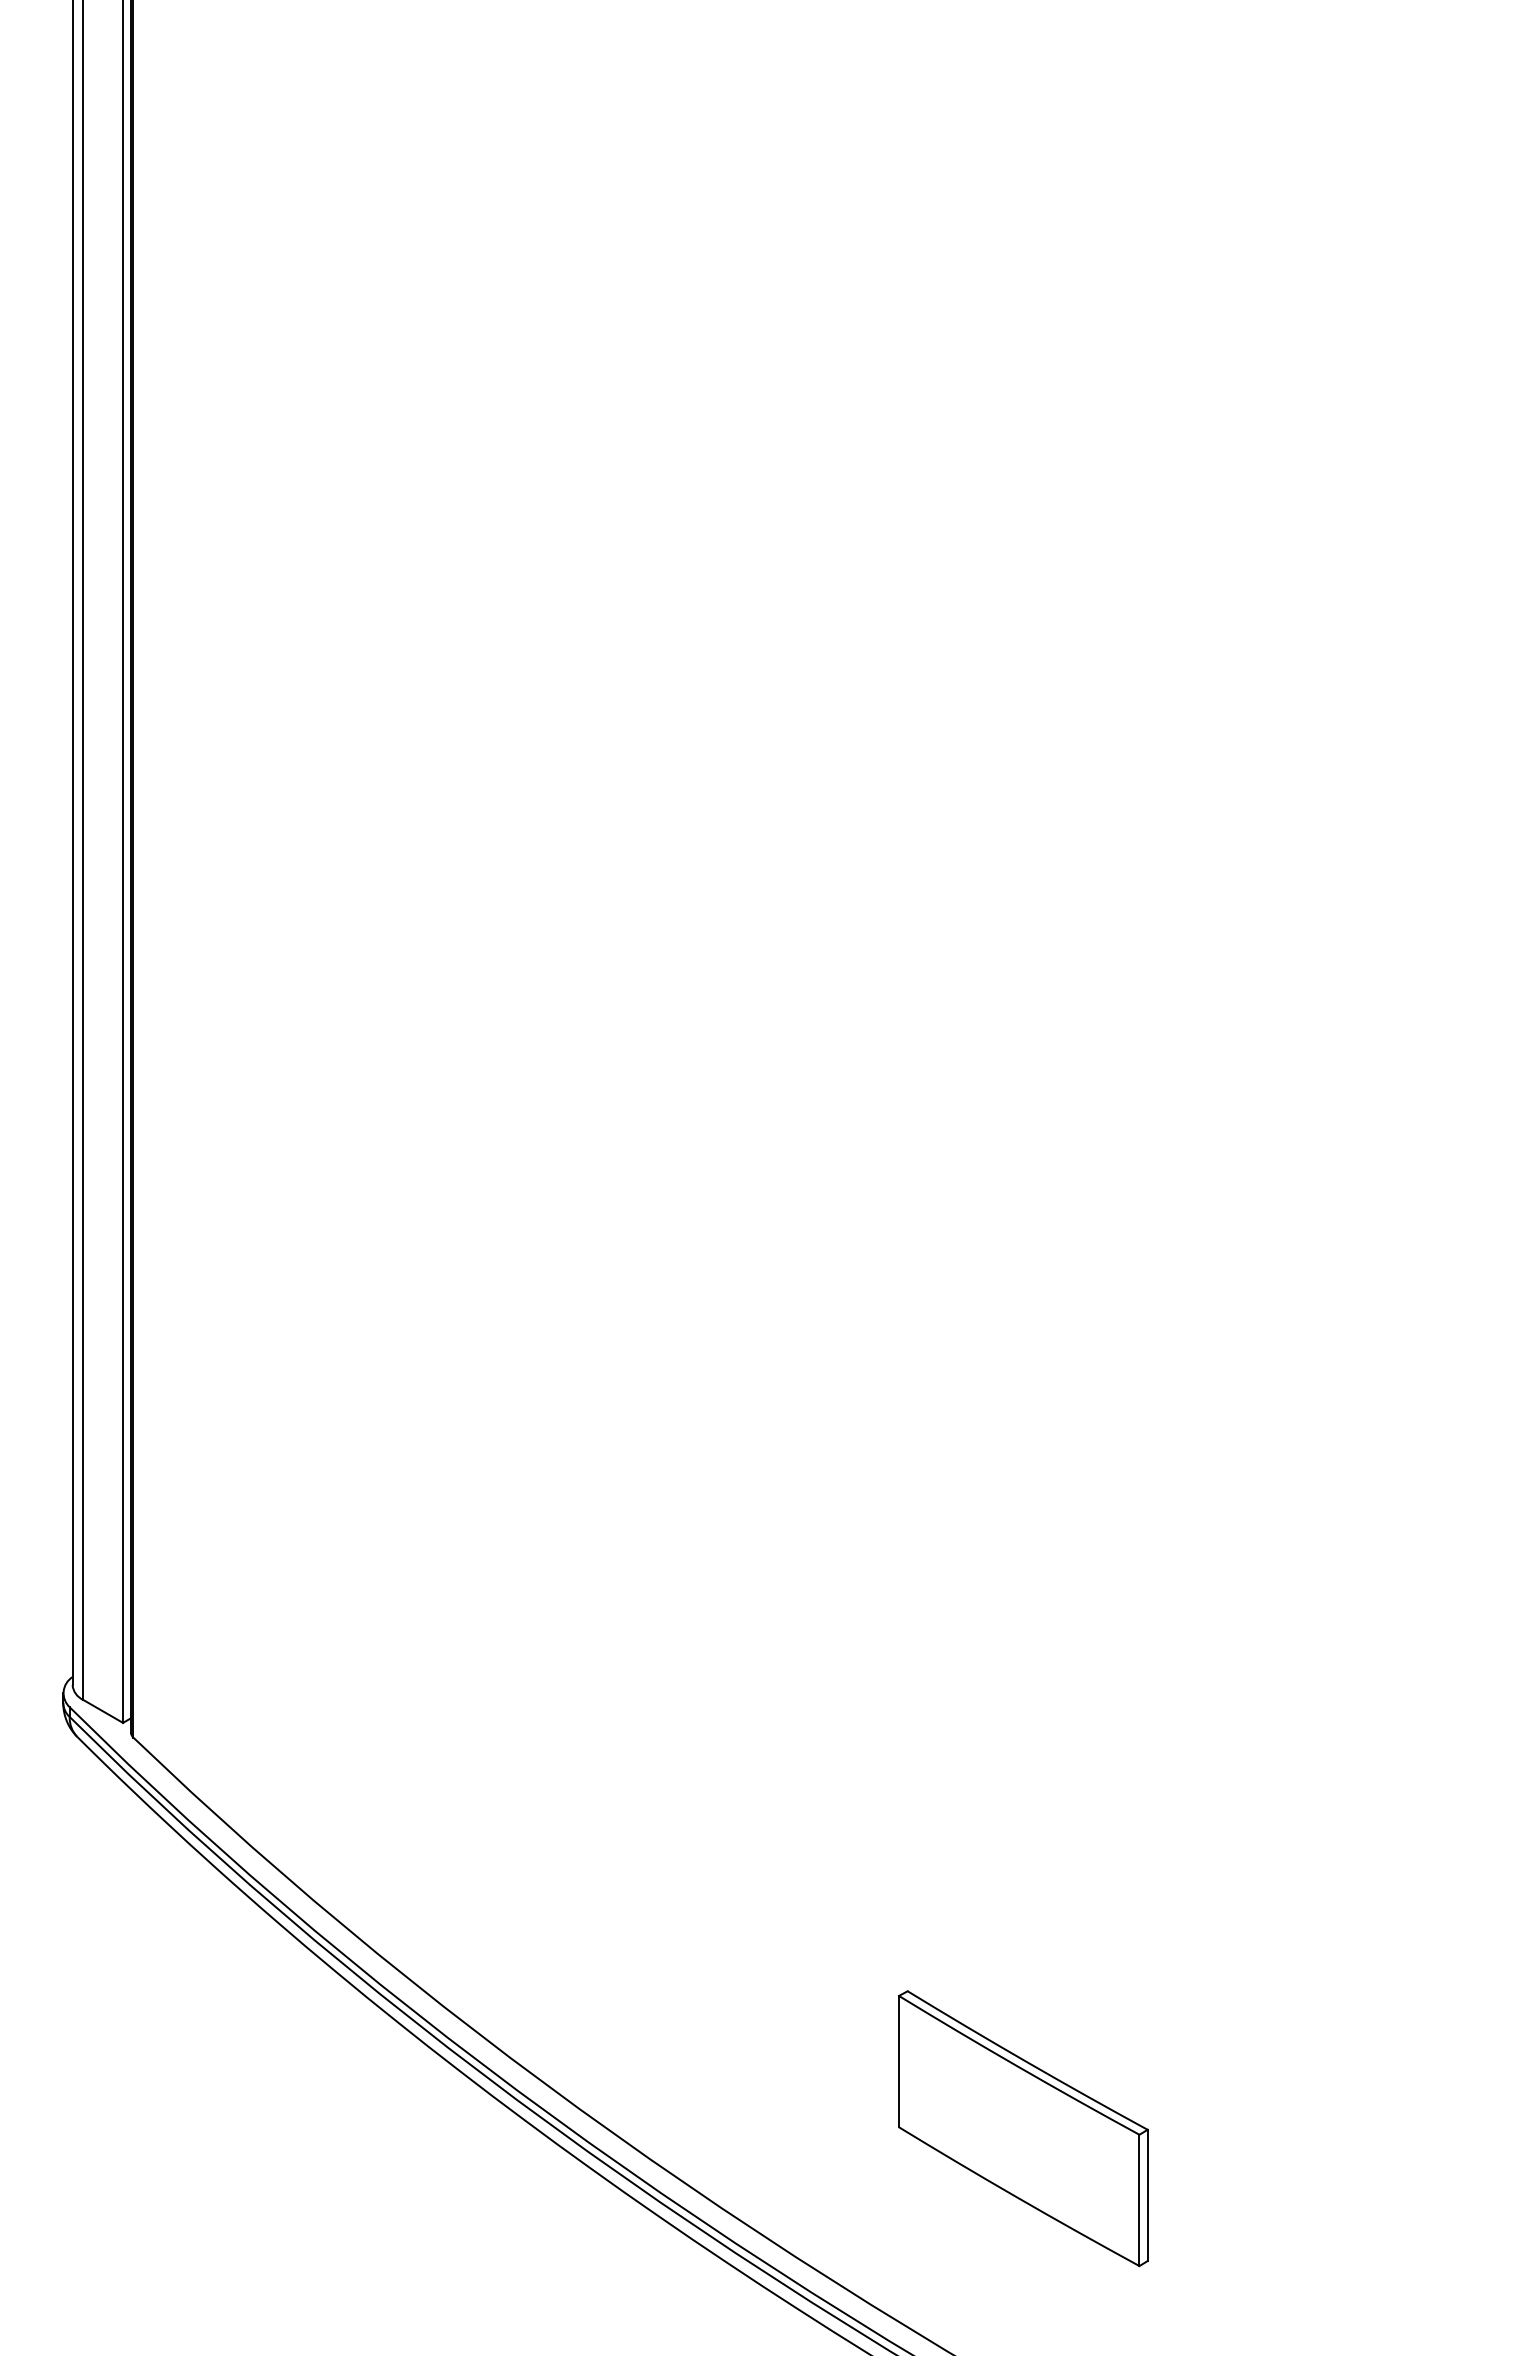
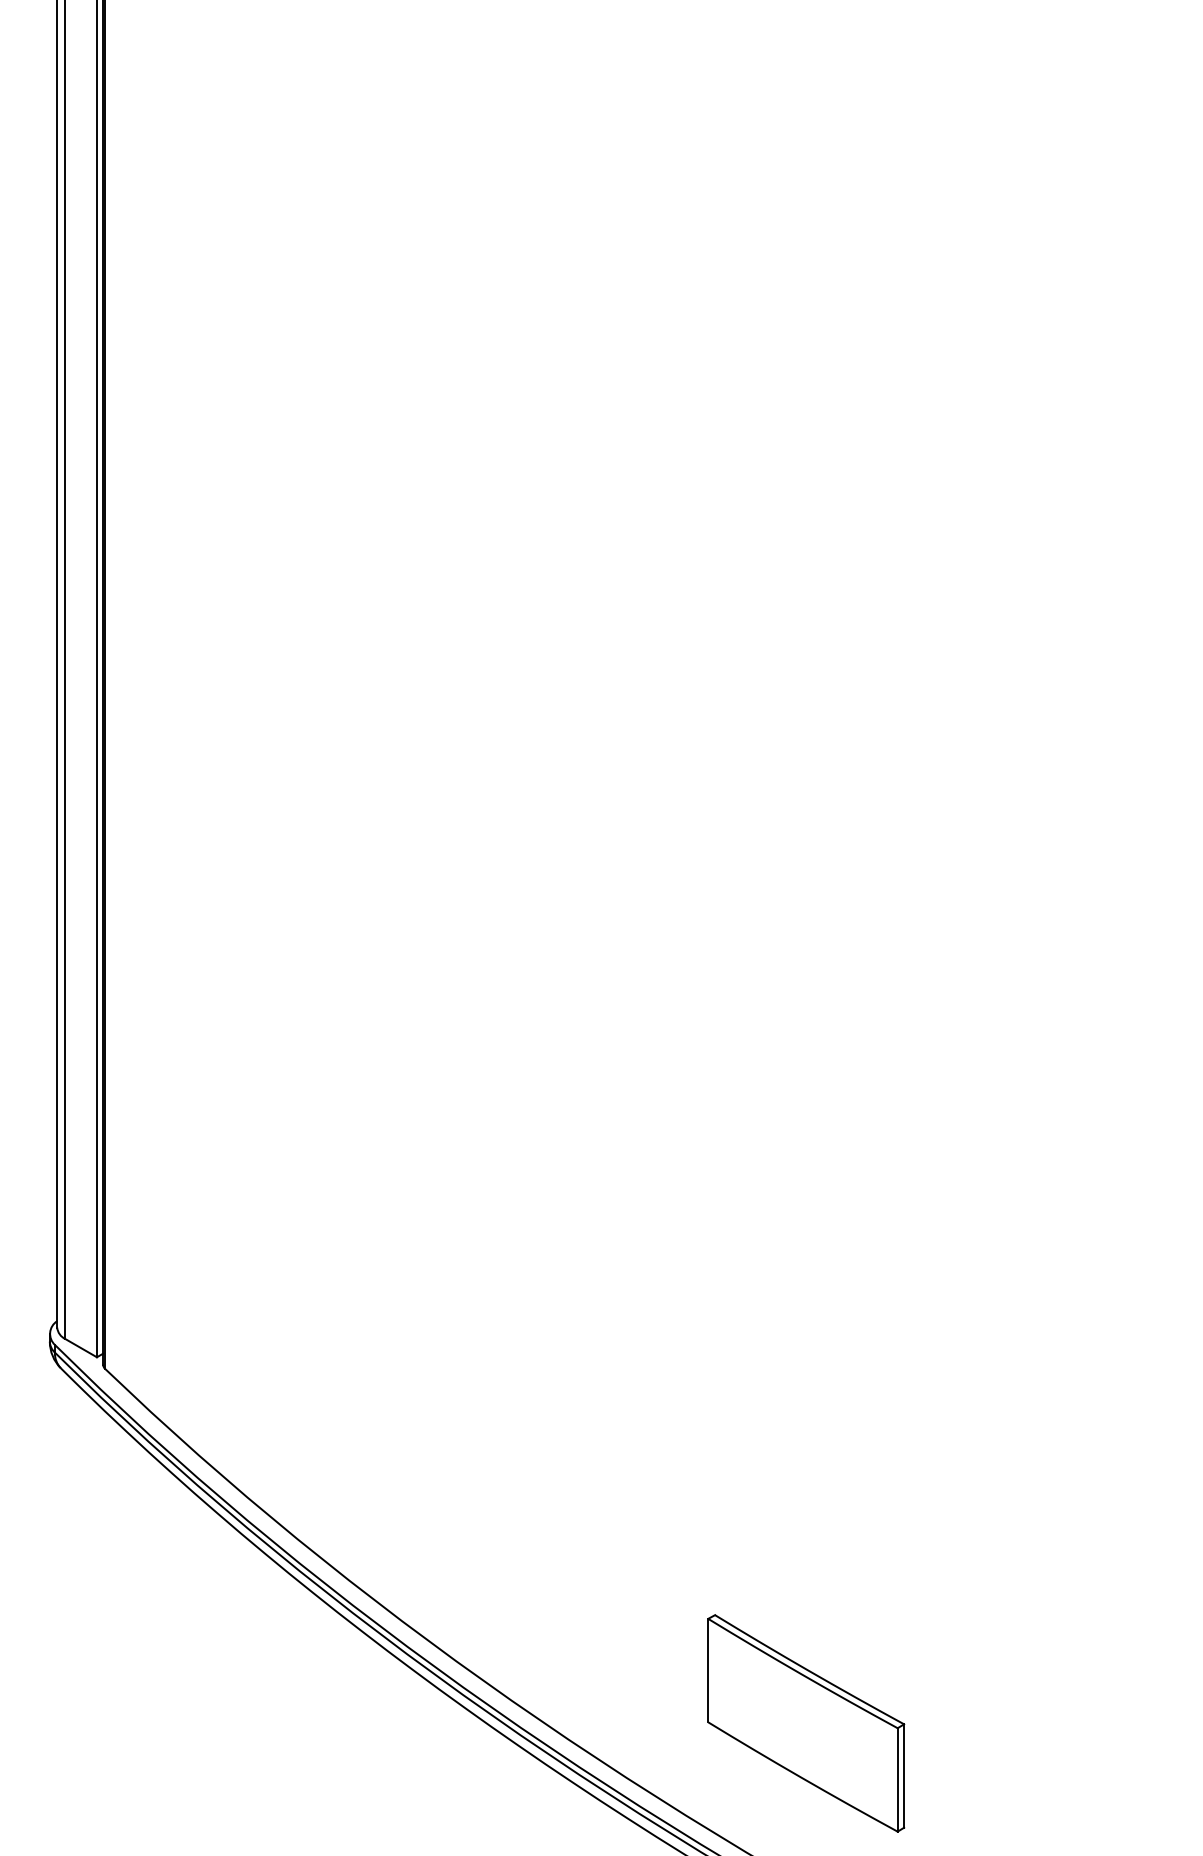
part: (1023, 2128) -> (806, 1723), moved

